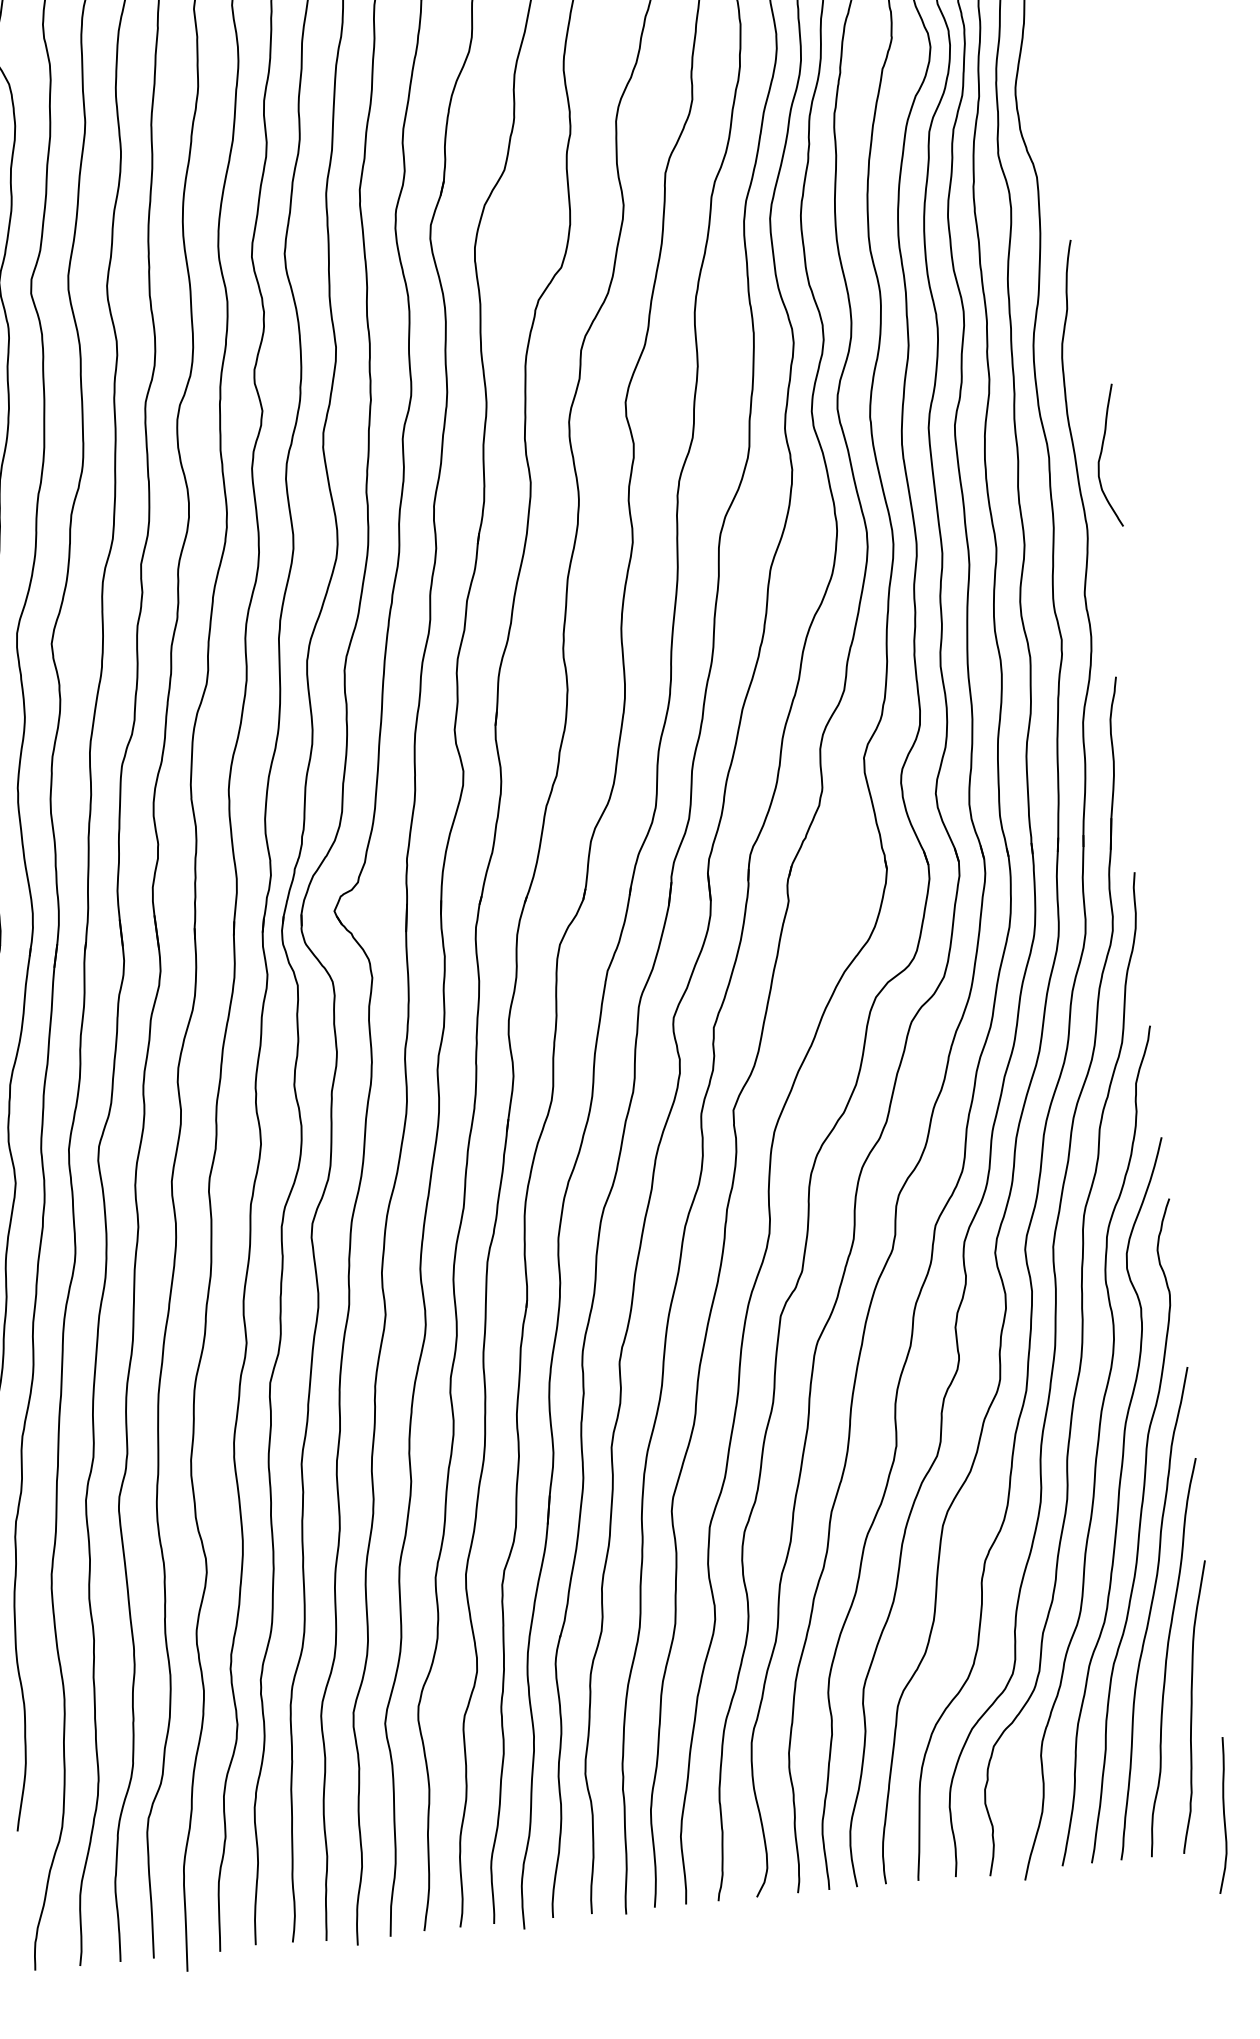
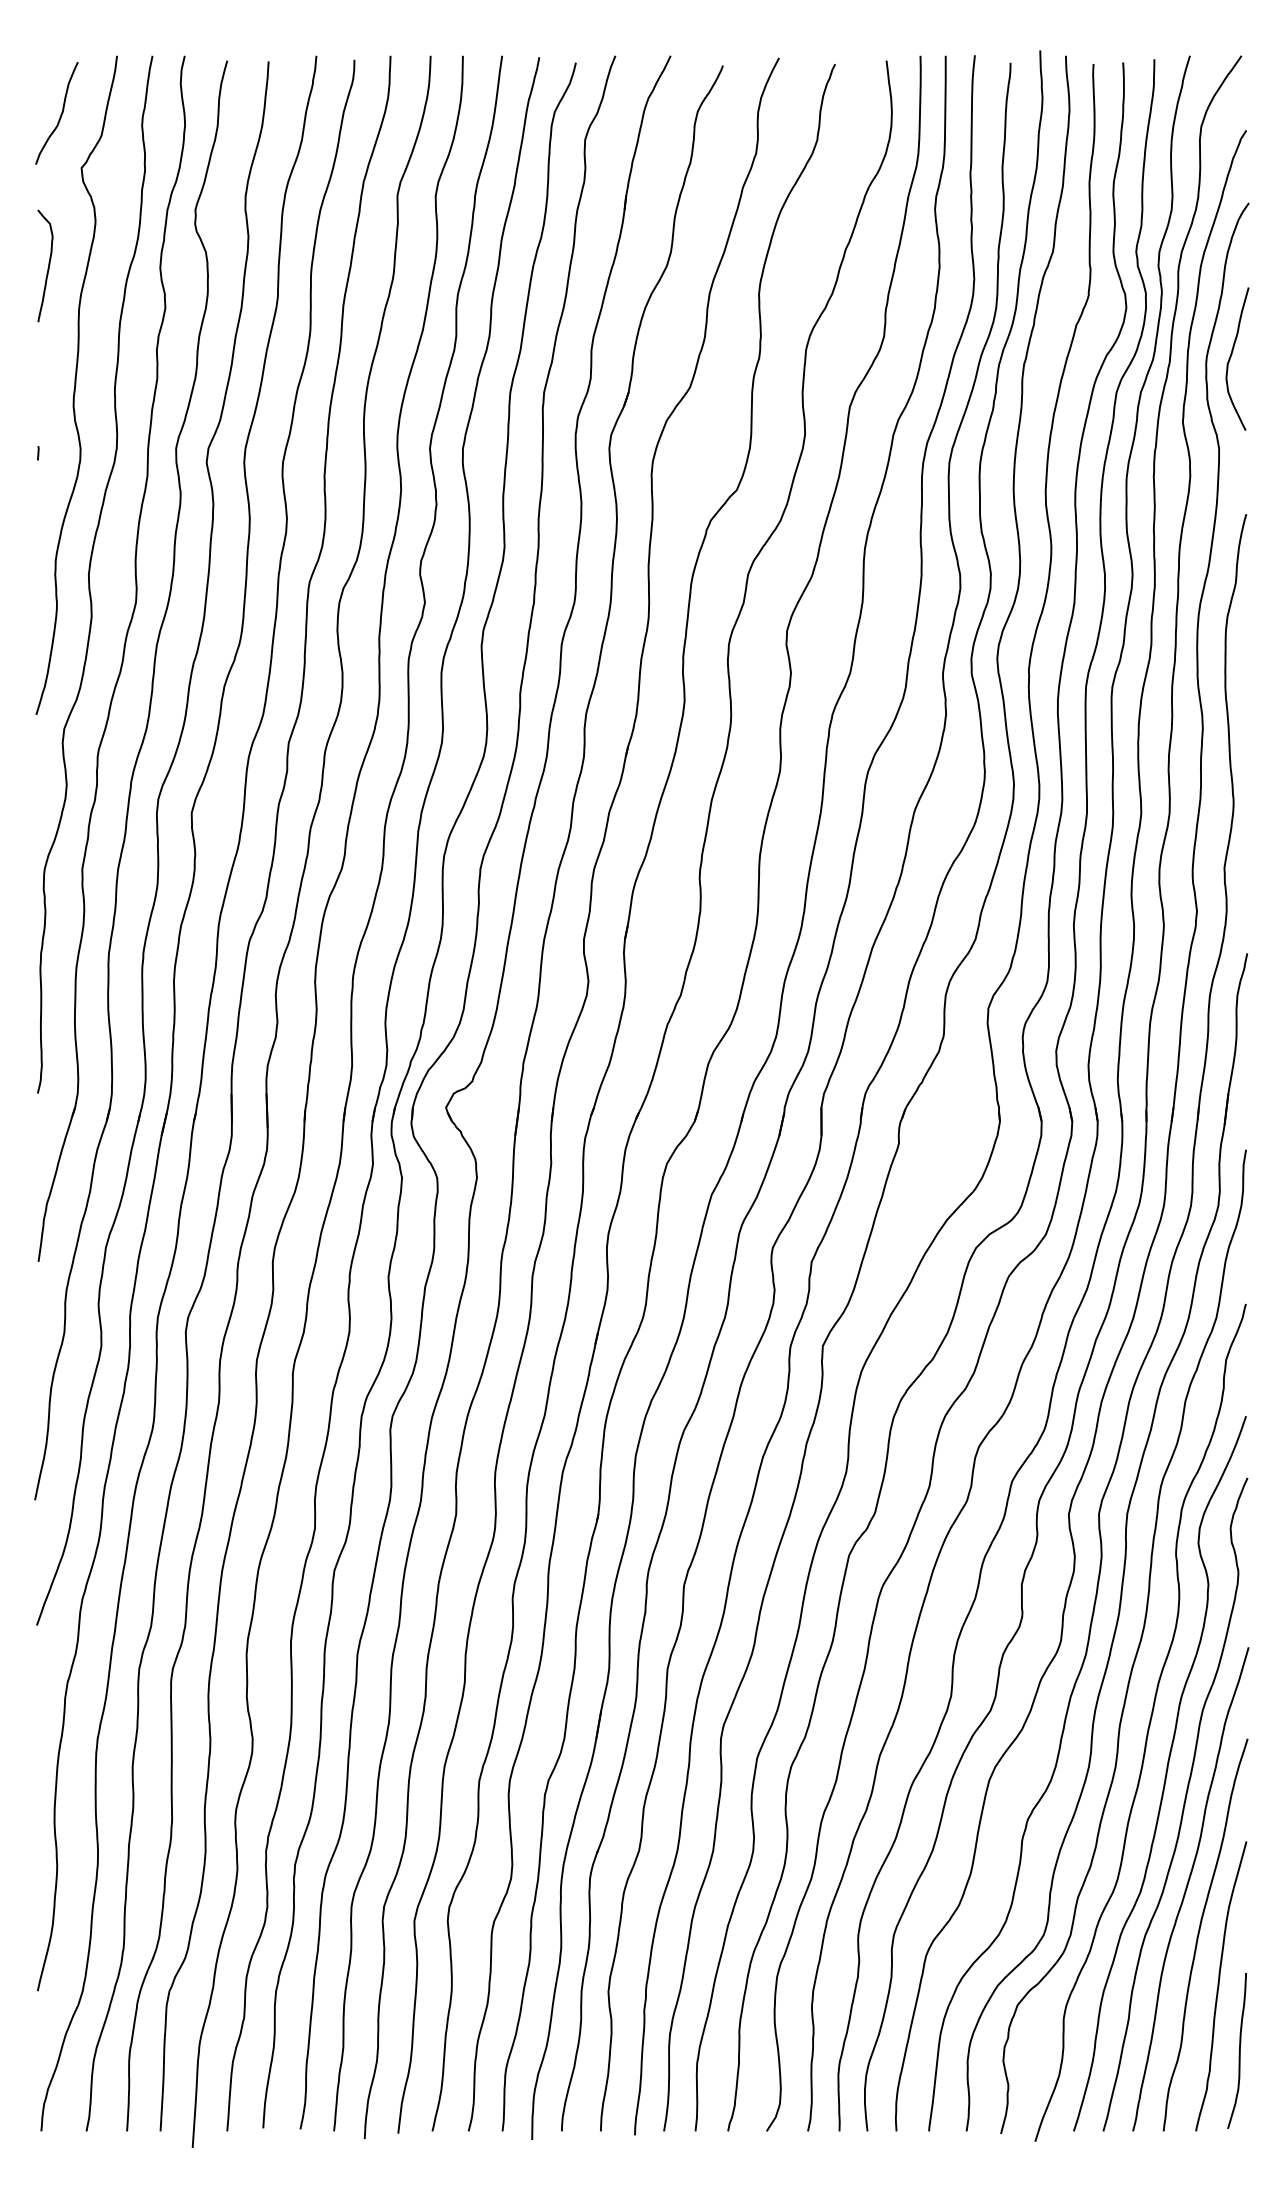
curve: (1101, 455) -> (1231, 357), moved
curve: (1222, 1816) -> (1238, 2052), moved

